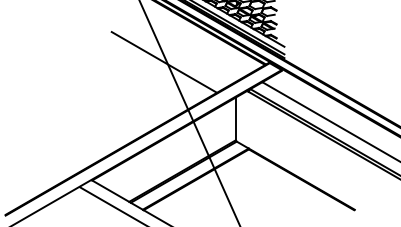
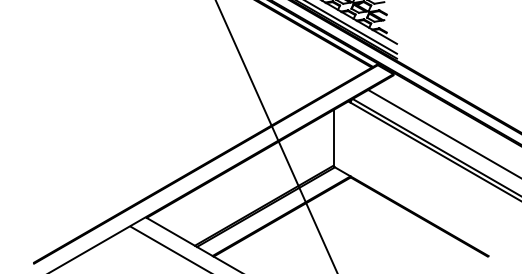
line: (164, 62) -> (240, 64), removed

